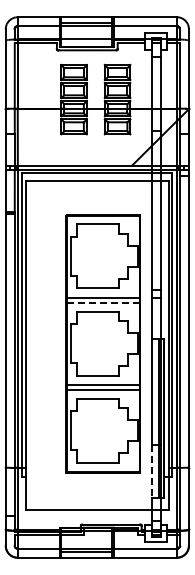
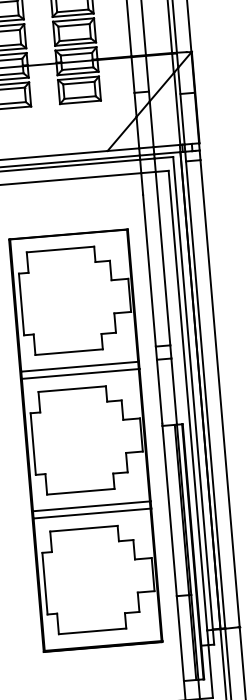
line: (103, 302) -> (80, 373), dashed -> solid
line: (151, 472) -> (180, 639), dashed -> solid

